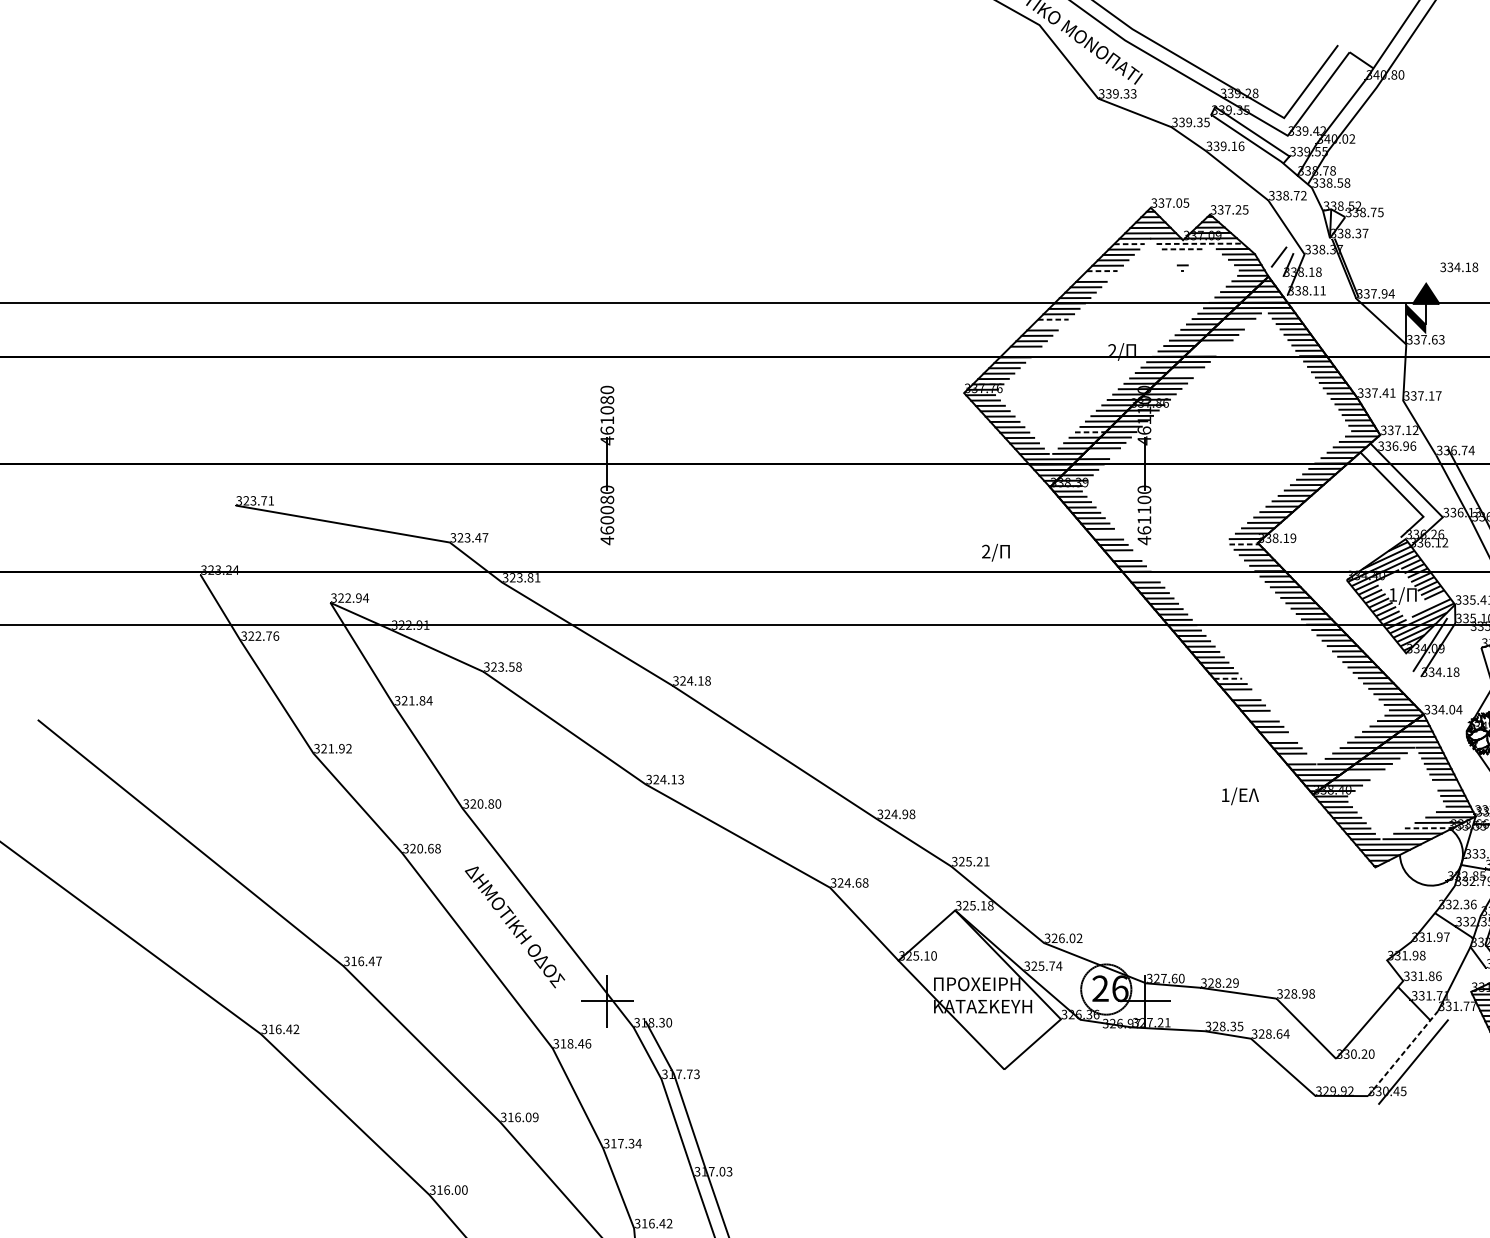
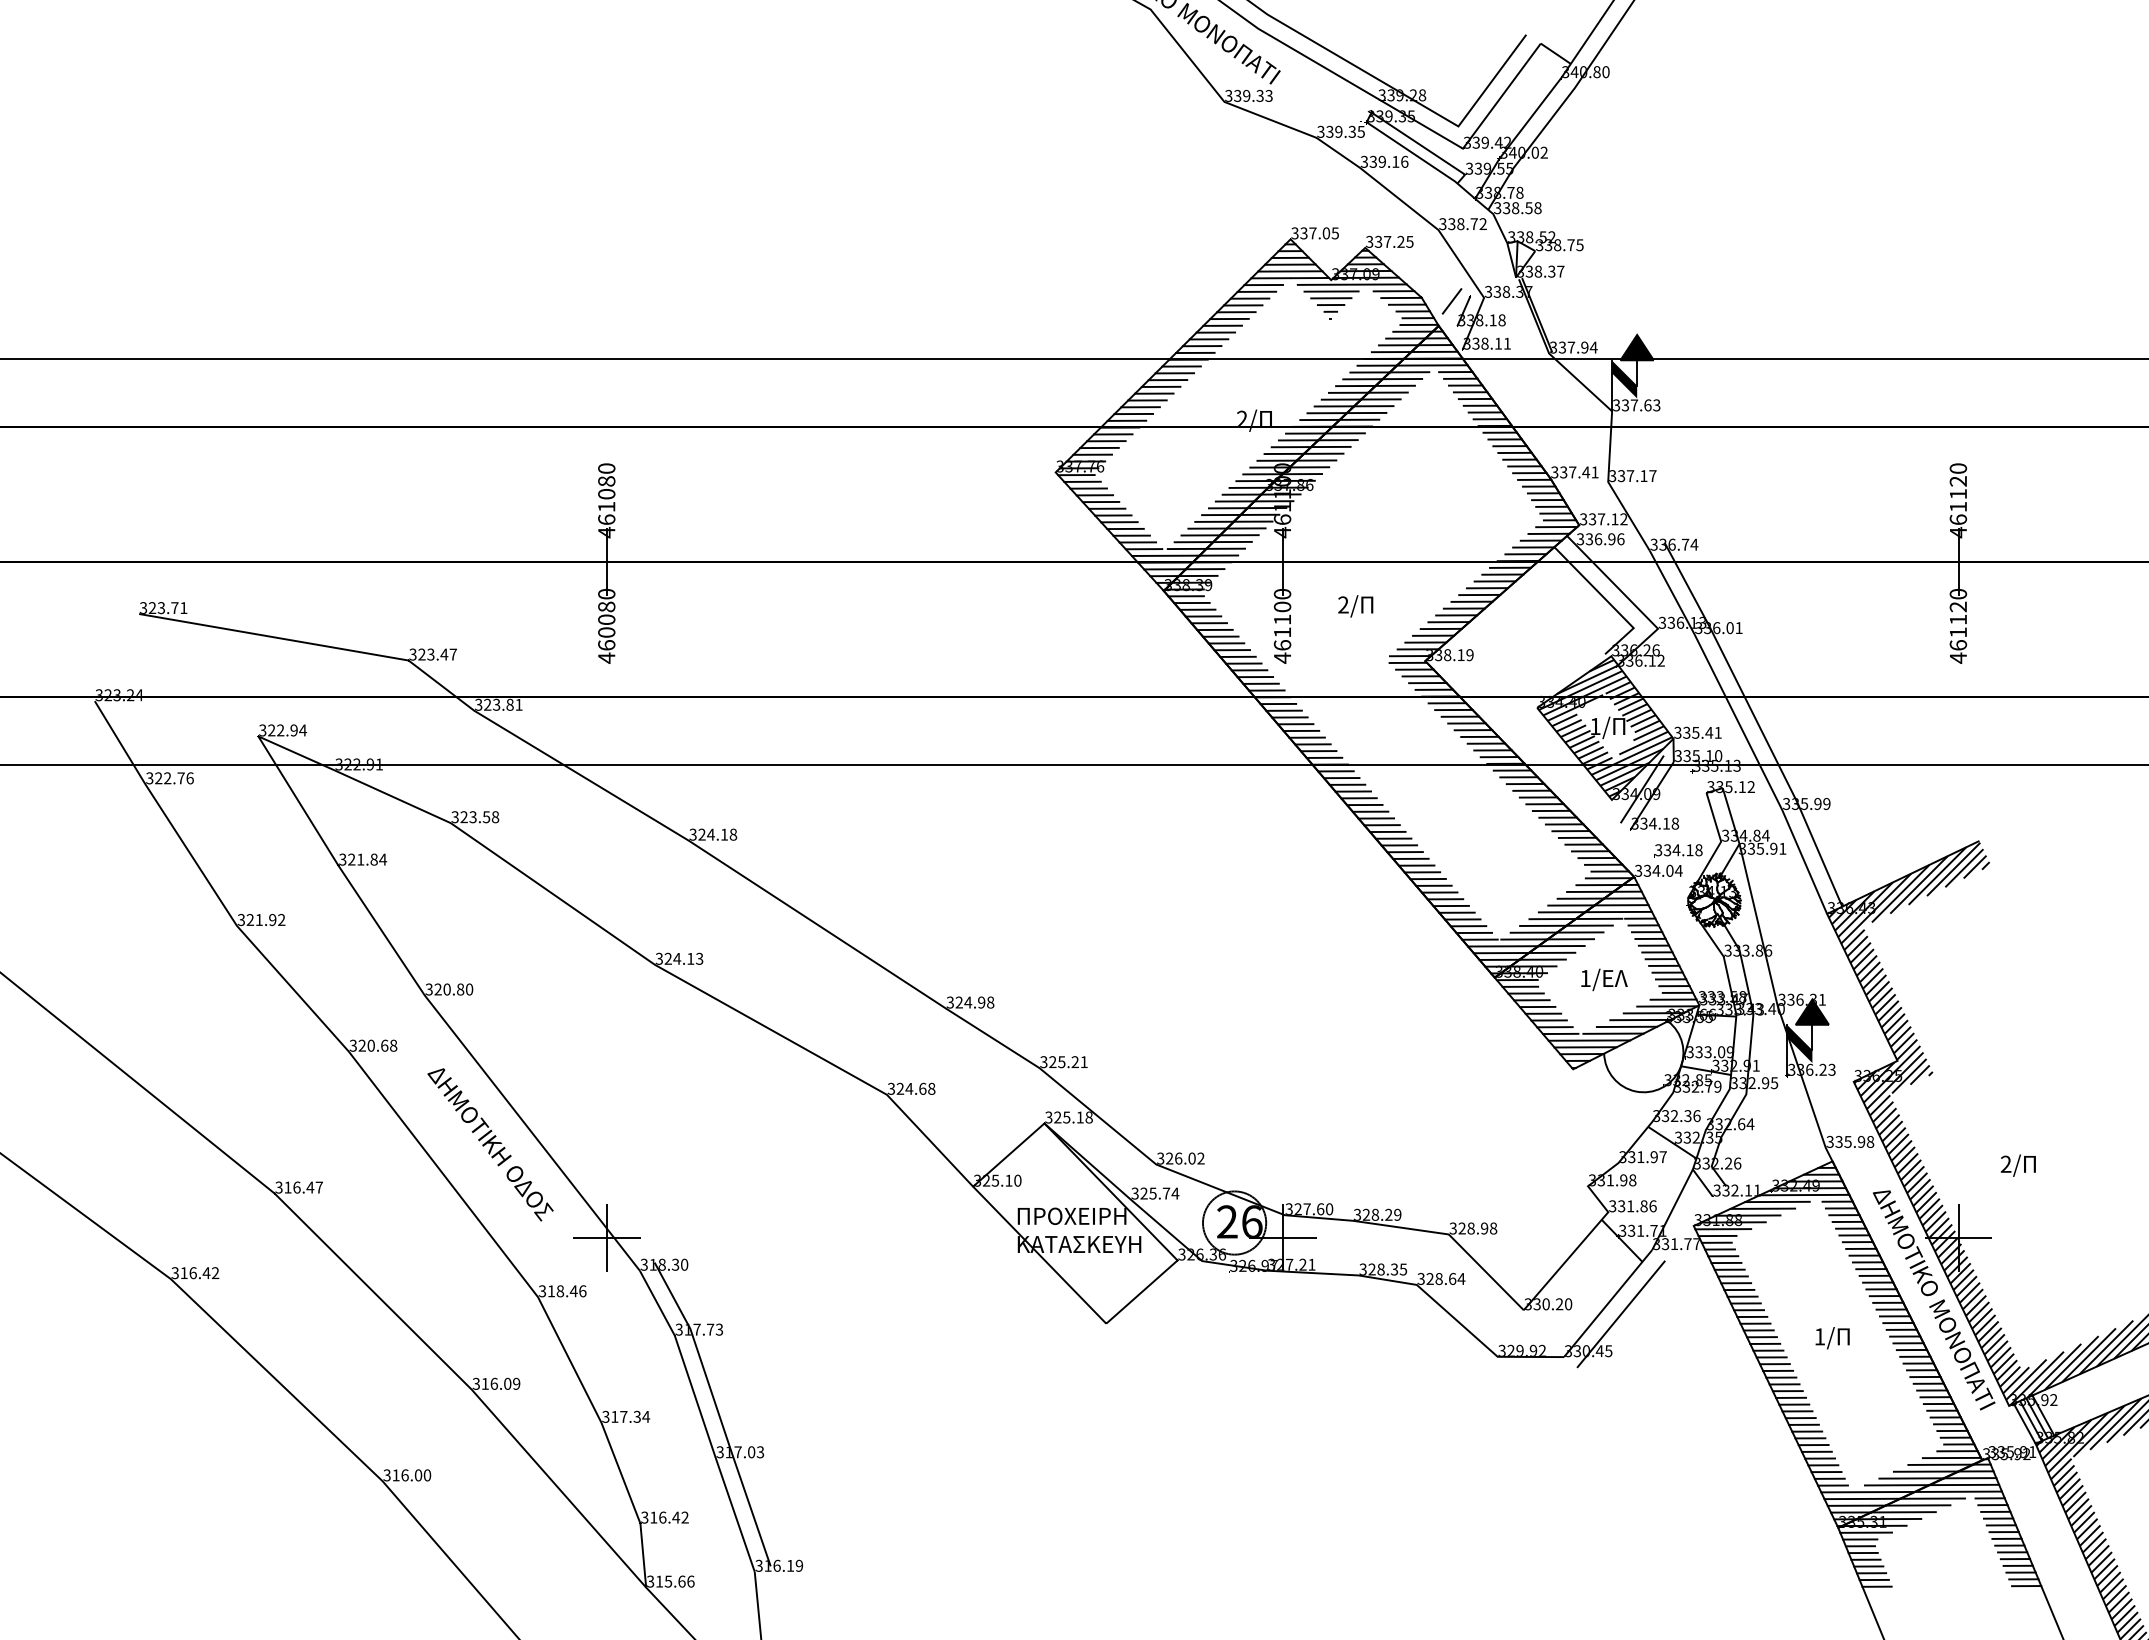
line: (1199, 243) -> (1352, 284), dashed -> solid
line: (1130, 244) -> (1264, 285), dashed -> solid
line: (1184, 249) -> (1332, 291), dashed -> solid
line: (1183, 254) -> (1331, 298), added
line: (1182, 259) -> (1330, 304), added
text: (1459, 267) -> (1678, 850), moved
line: (1103, 271) -> (1230, 319), dashed -> solid
line: (1096, 276) -> (1222, 325), added
line: (1053, 319) -> (1168, 380), dashed -> solid
line: (1233, 323) -> (1394, 385), added
line: (1047, 324) -> (1160, 386), added
line: (1211, 345) -> (1366, 412), added
line: (1205, 350) -> (1359, 419), added
line: (1020, 351) -> (1126, 420), added
line: (1182, 372) -> (1330, 446), added
line: (1091, 432) -> (1215, 521), dashed -> solid
line: (1099, 453) -> (1225, 548), added
line: (1104, 534) -> (1232, 650), added
line: (1244, 544) -> (1408, 662), dashed -> solid
text: (995, 552) -> (1355, 606), moved
line: (1122, 556) -> (1255, 677), added
line: (1141, 576) -> (1278, 703), added
line: (1435, 600) -> (1648, 733), added
line: (1227, 678) -> (1387, 831), dashed -> solid
line: (1241, 695) -> (1404, 852), added
line: (1259, 715) -> (1427, 878), added
line: (1277, 737) -> (1450, 905), added
line: (1296, 758) -> (1474, 932), added
line: (1358, 774) -> (1551, 952), added
line: (1447, 784) -> (1664, 965), added
text: (1240, 796) -> (1604, 979), moved
line: (1428, 828) -> (1640, 1020), dashed -> solid
line: (1403, 1053) -> (1608, 1303), dashed -> solid

